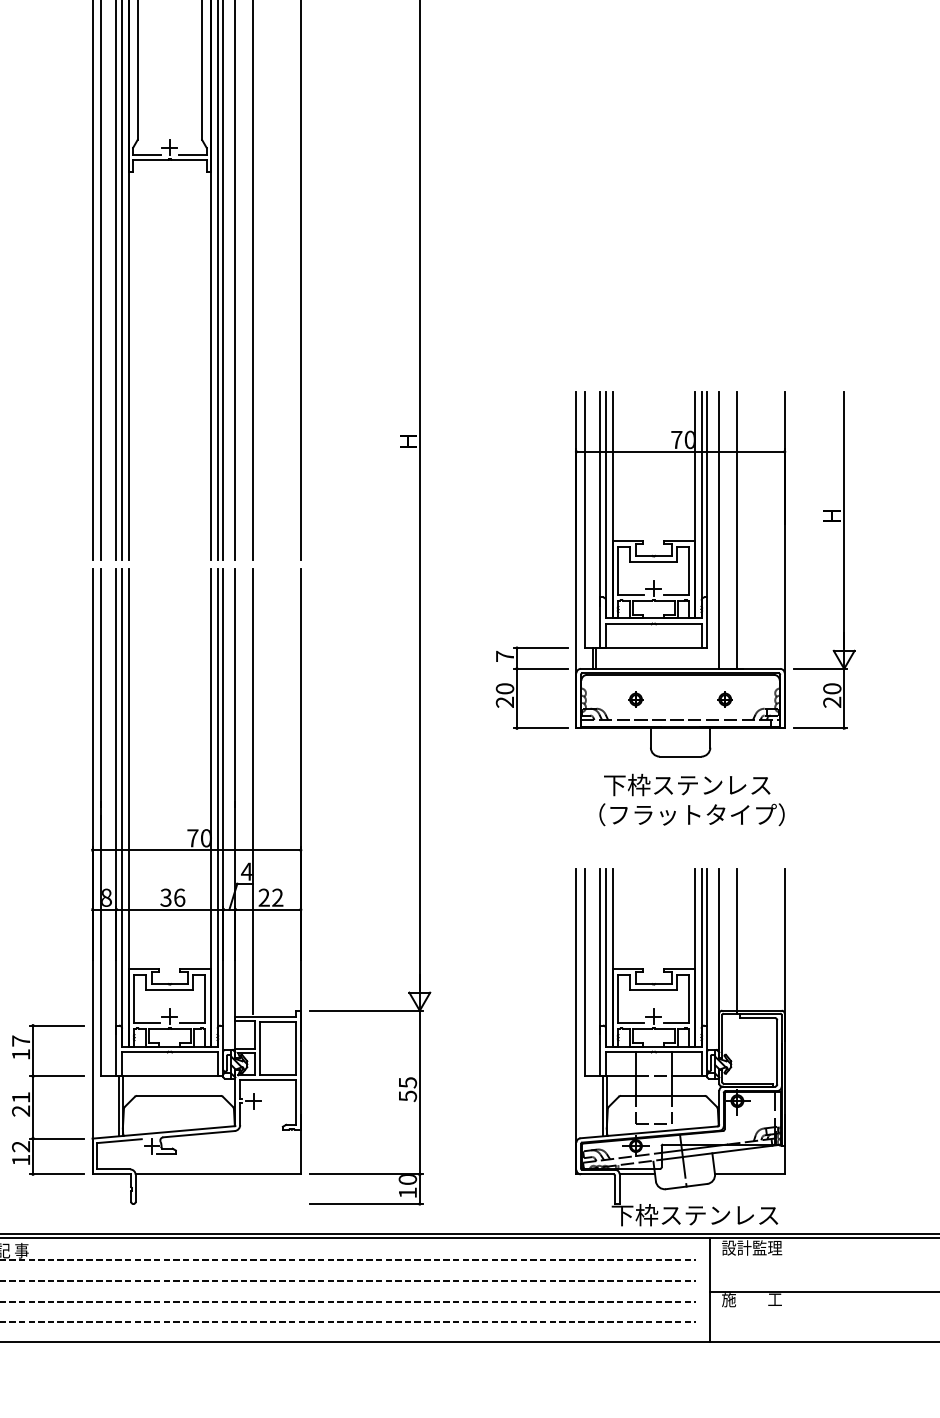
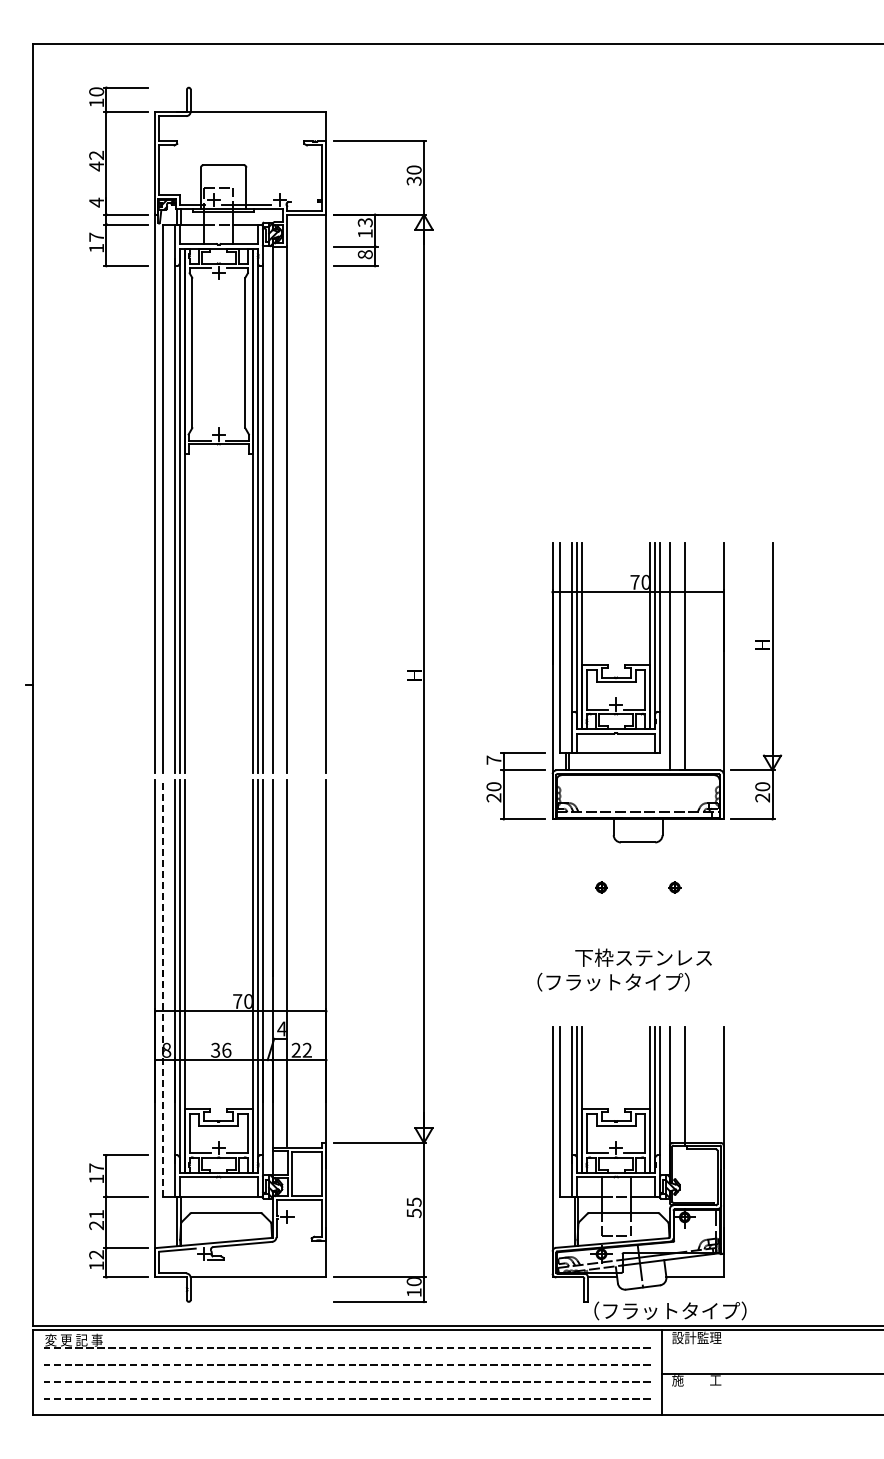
part: (676, 574) -> (634, 692), moved
text: (691, 813) -> (613, 981), moved
line: (101, 822) -> (162, 988), solid -> dashed
text: (711, 1214) -> (663, 1310), 下枠ステンレス -> （フラットタイプ）

